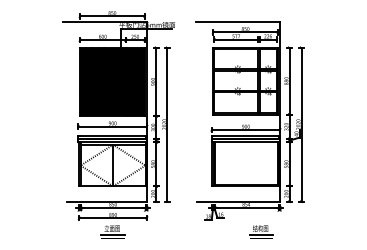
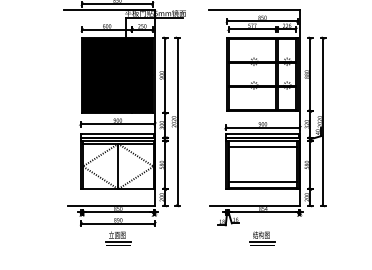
line: (246, 147) -> (263, 146), added
line: (246, 179) -> (263, 181), added
part: (261, 231) -> (262, 238), moved

